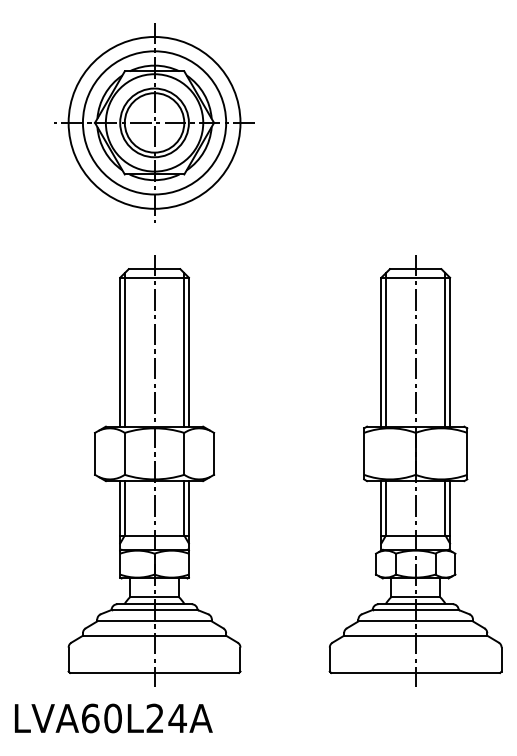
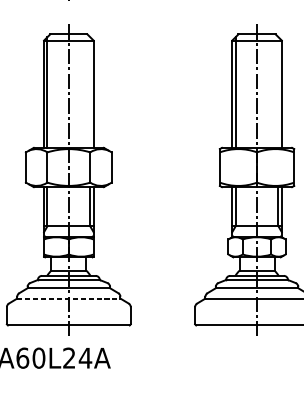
line: (184, 349) -> (90, 92), removed
line: (445, 349) -> (278, 92), removed
line: (154, 635) -> (68, 298), solid -> dashed

